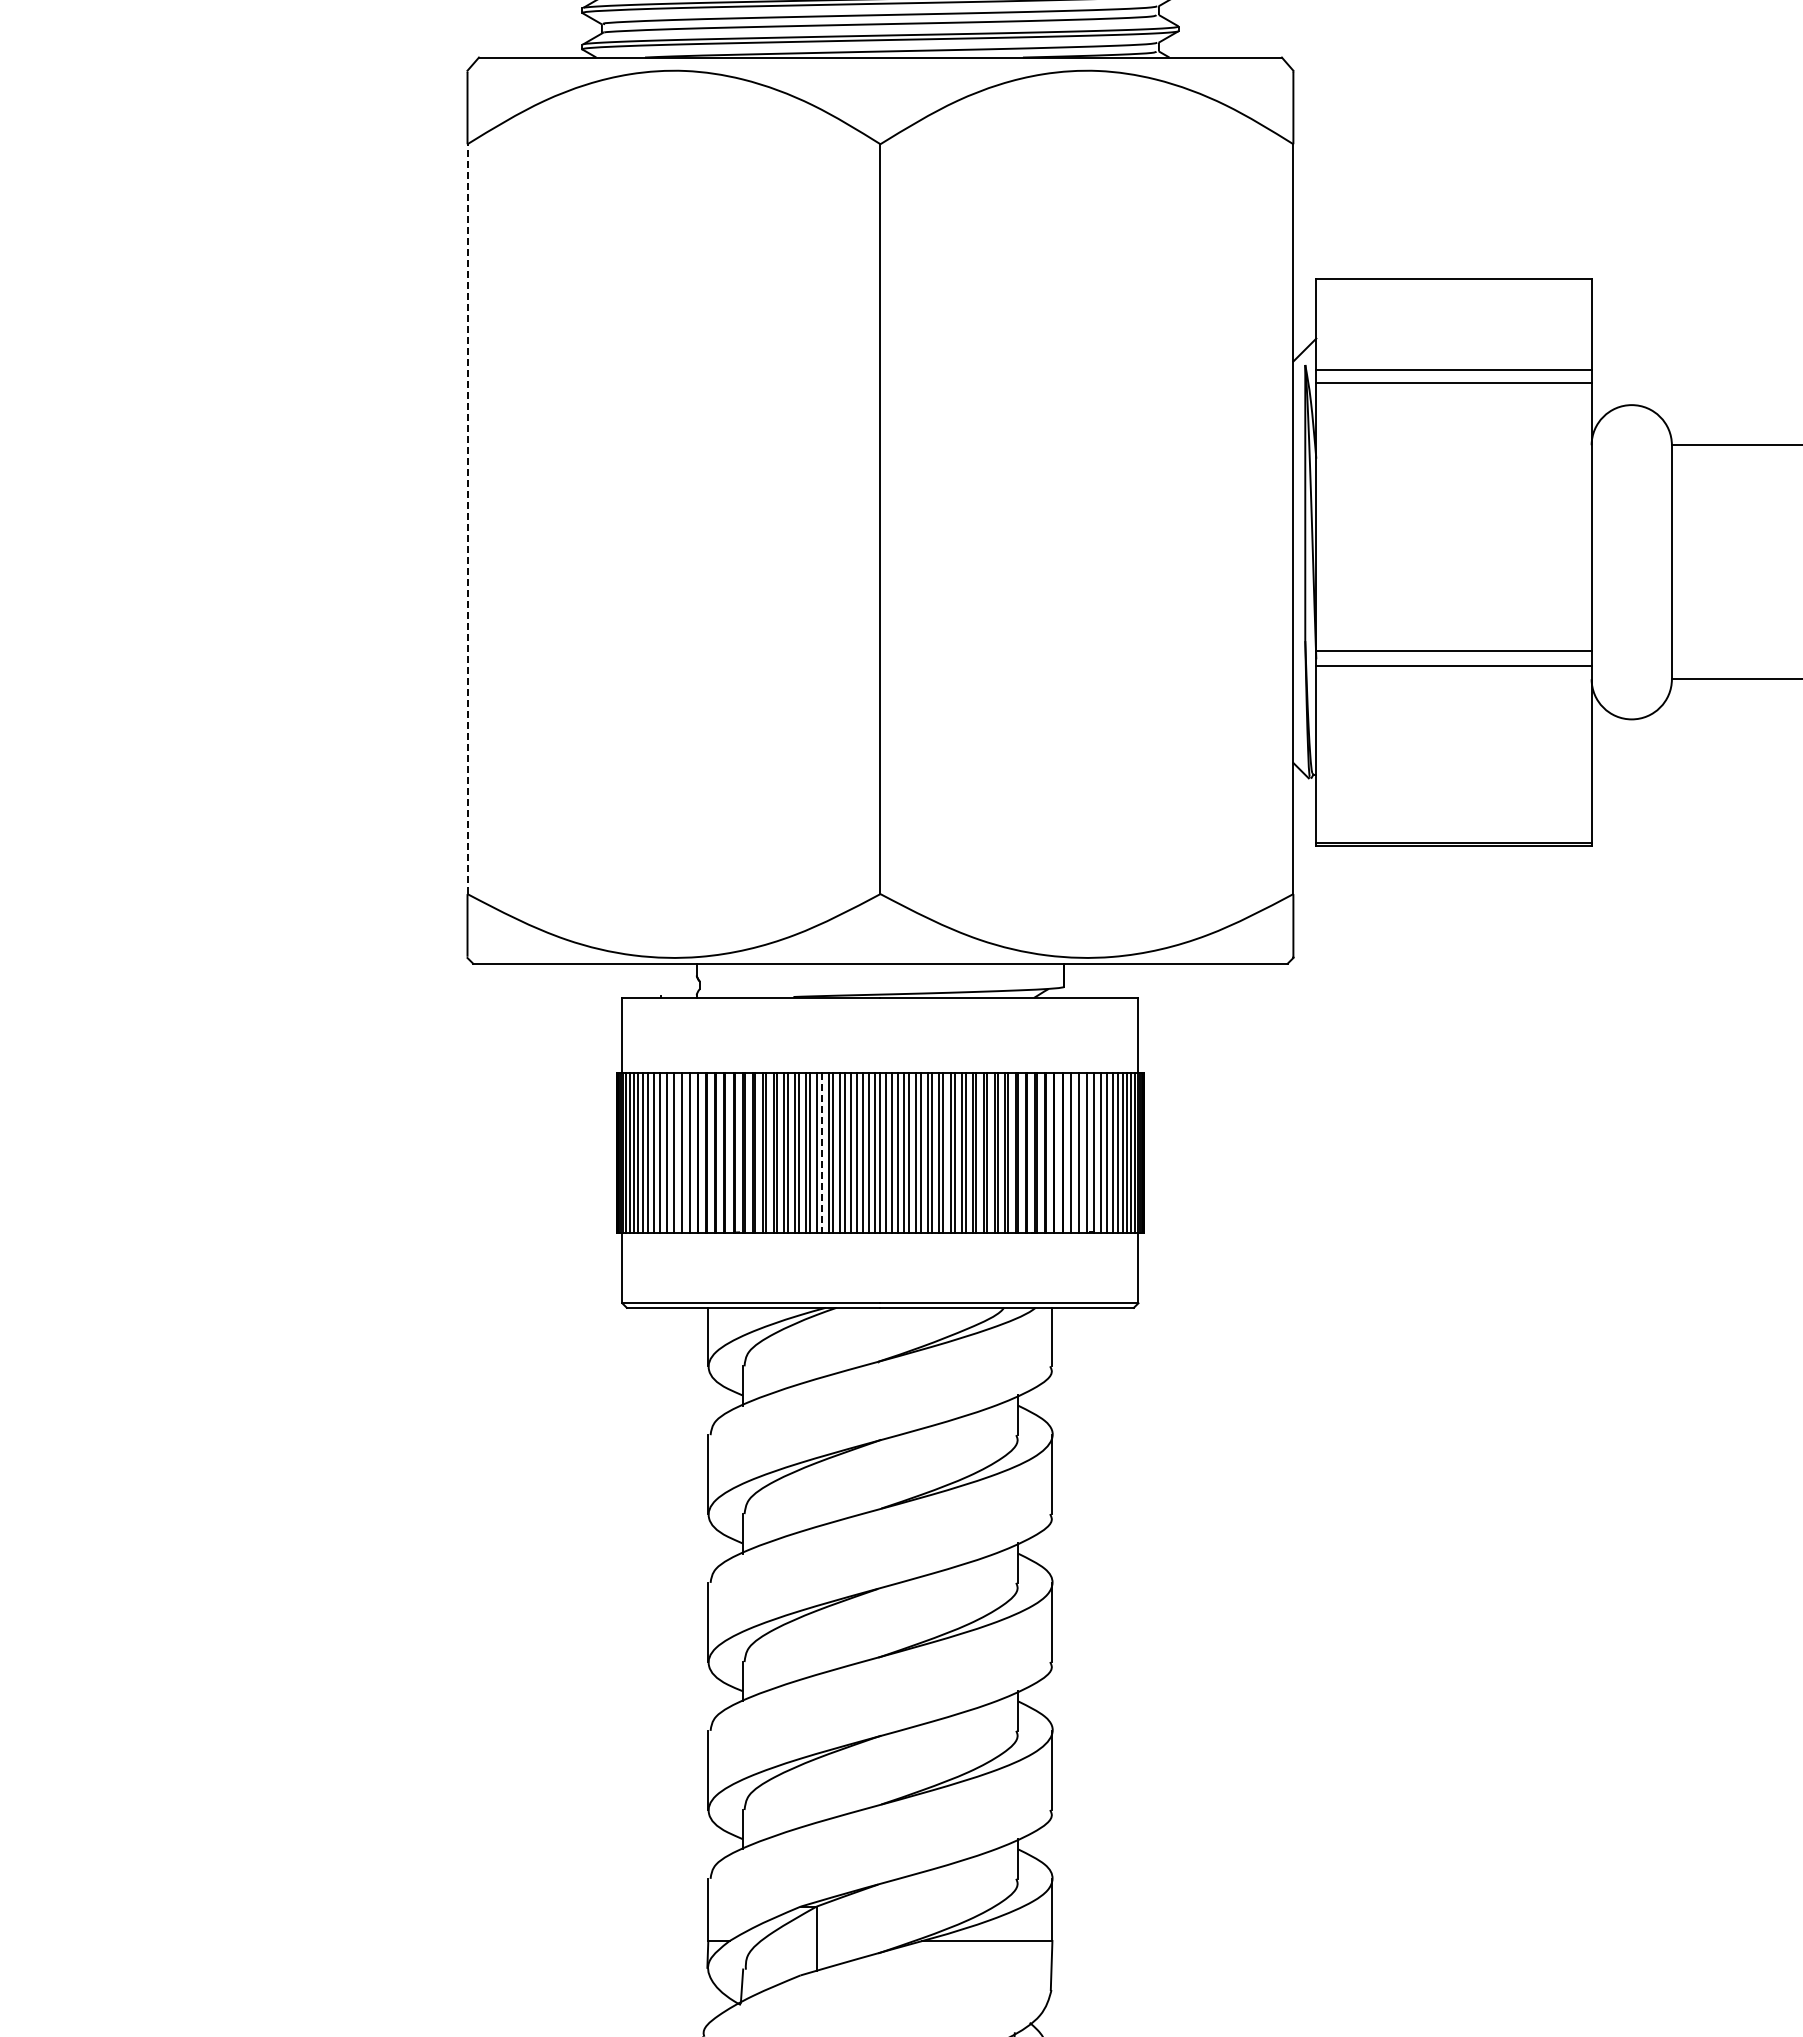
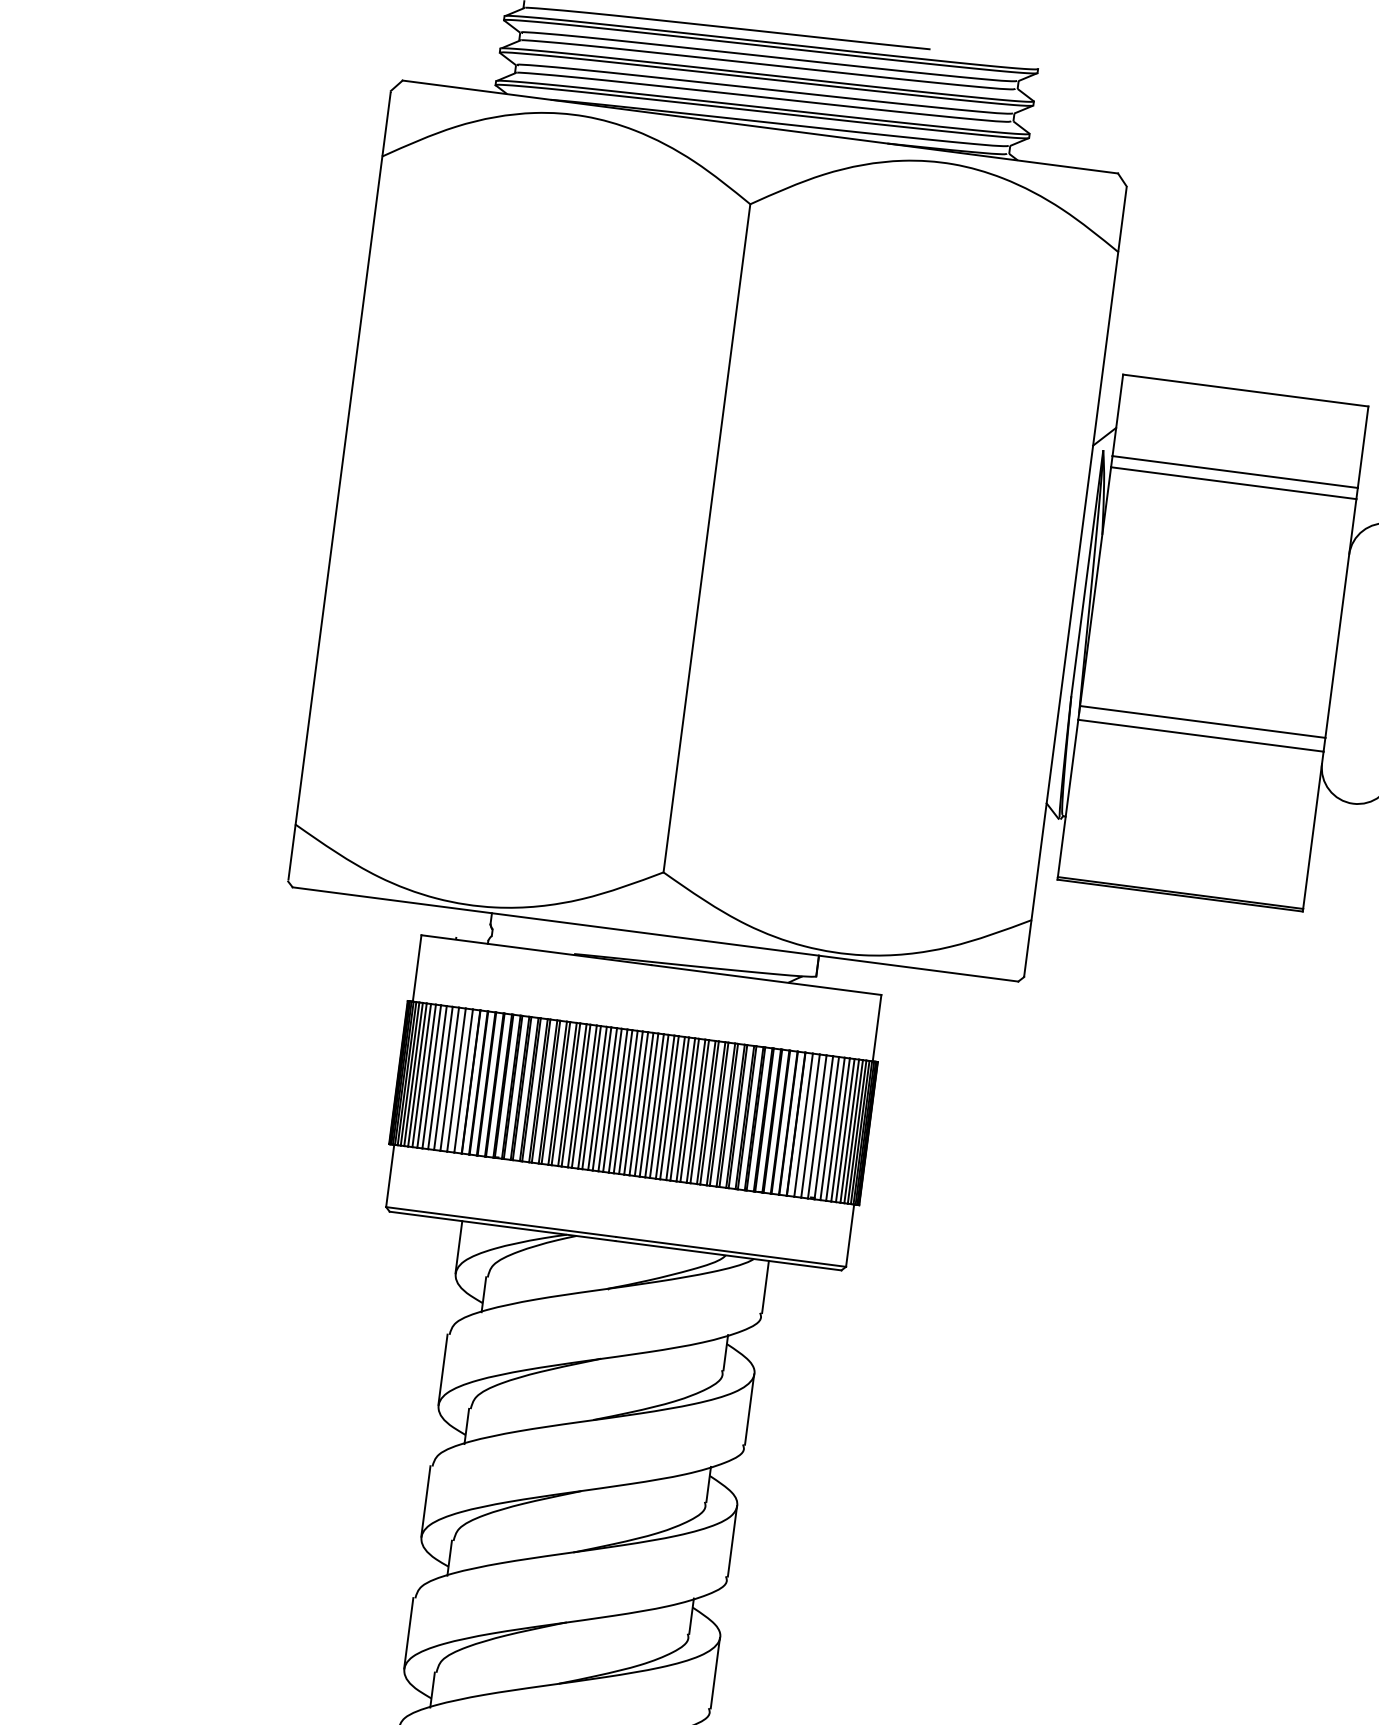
line: (467, 519) -> (338, 490), dashed -> solid
line: (821, 1153) -> (581, 1096), dashed -> solid

